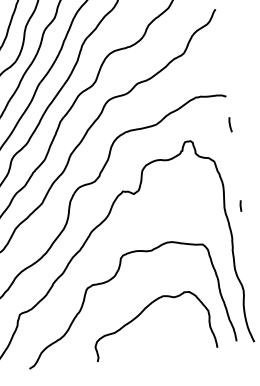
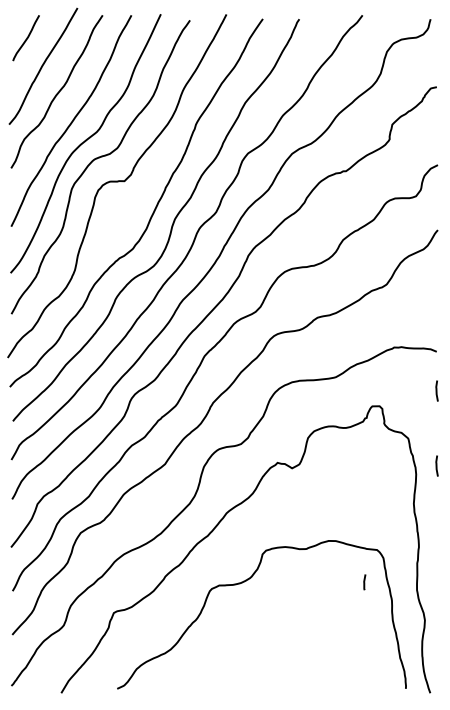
line: (237, 178) -> (436, 465), added
line: (240, 206) -> (364, 582), moved
curve: (142, 312) -> (282, 632), removed

